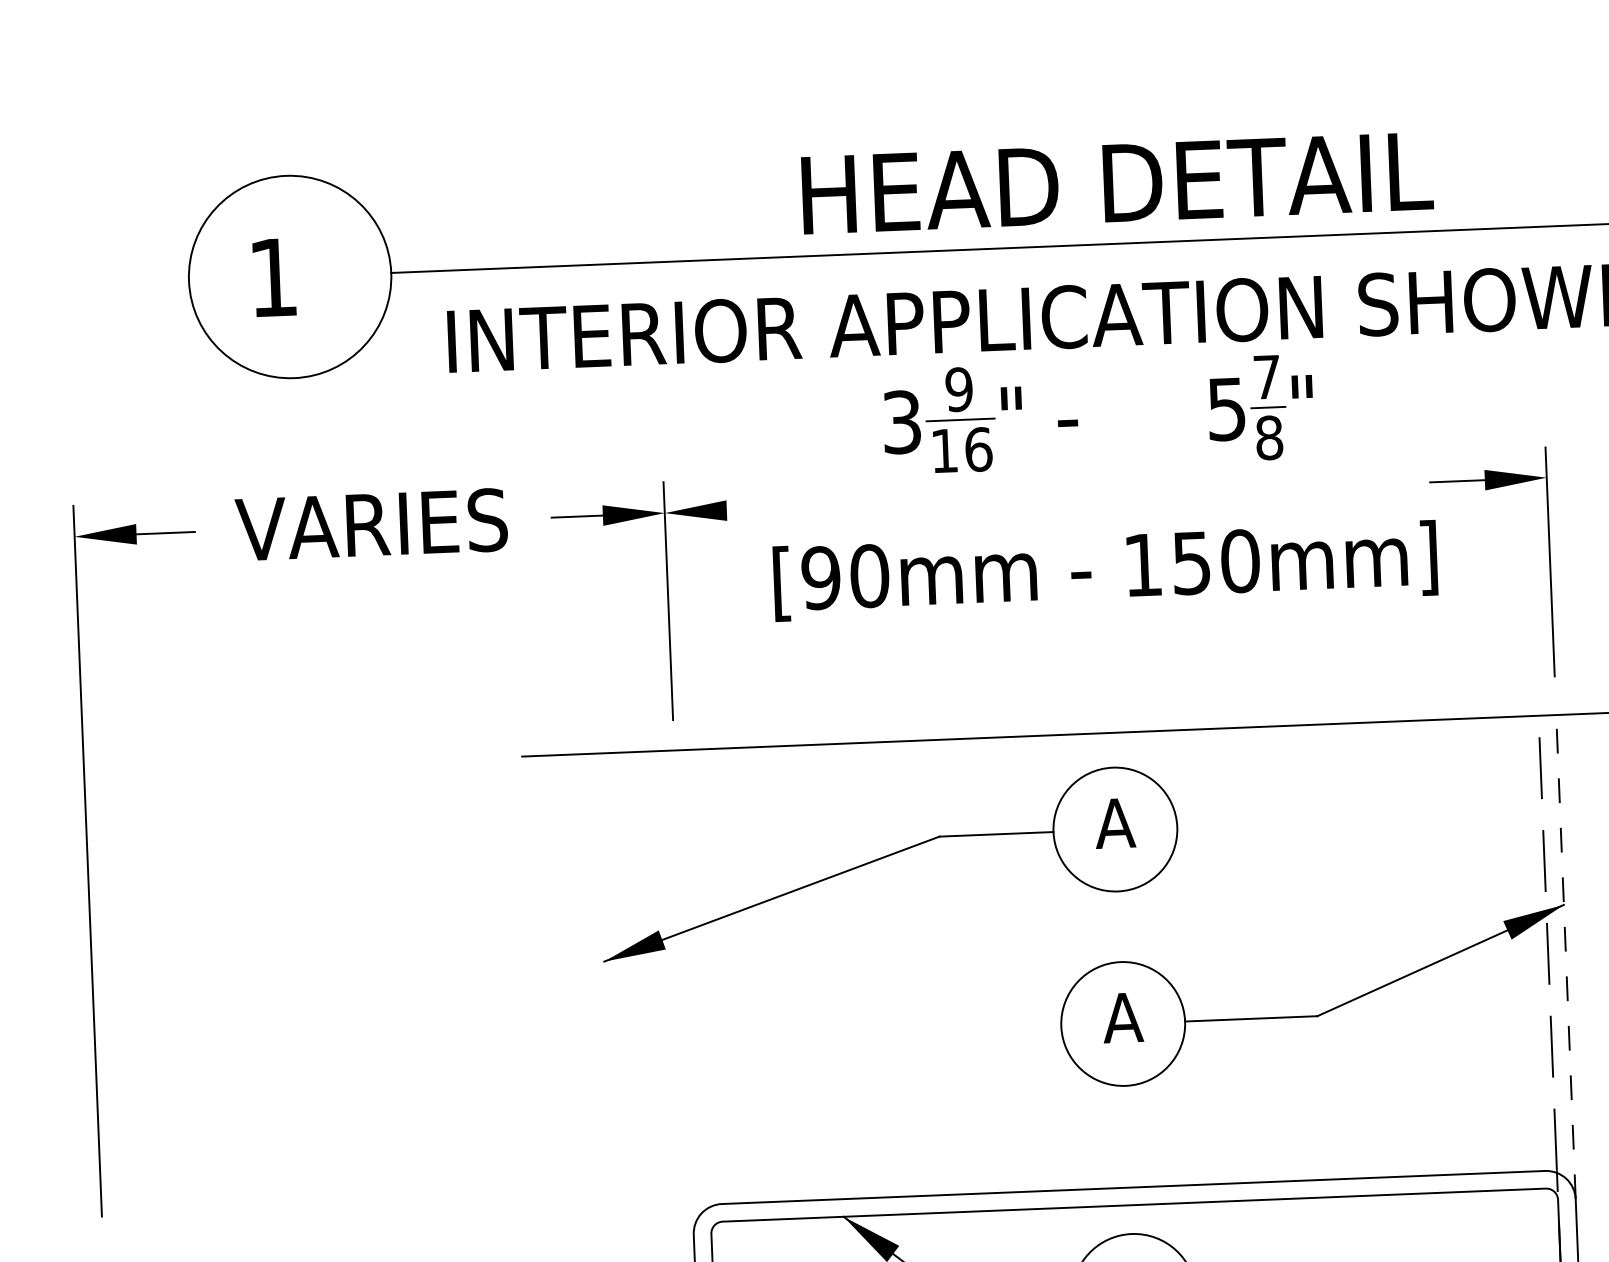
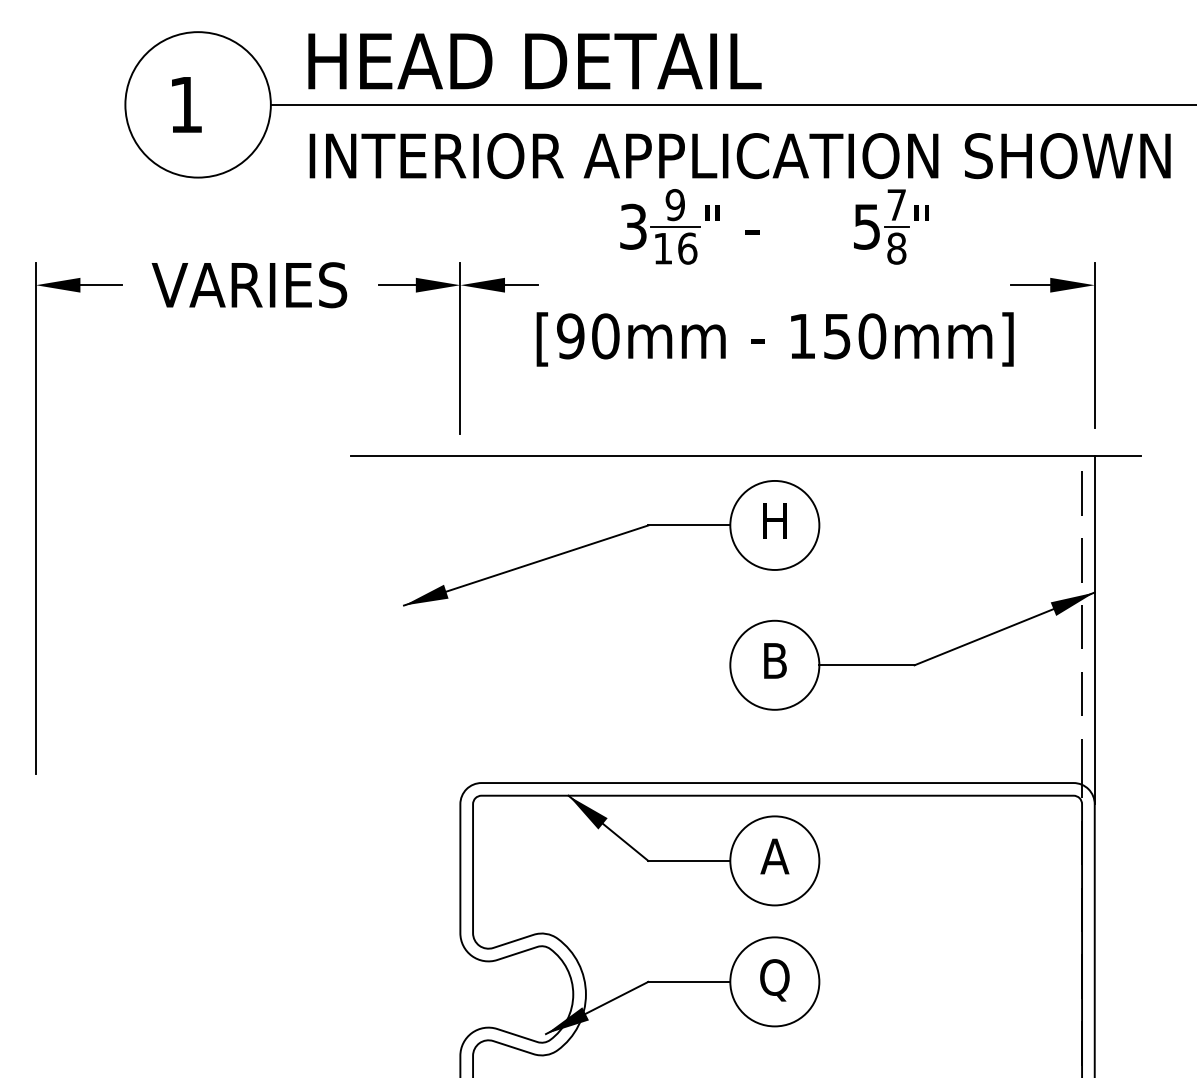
text: (1116, 183) -> (534, 61), moved
line: (749, 510) -> (521, 285), added
text: (1114, 822) -> (774, 520), A -> H
line: (1565, 956) -> (1094, 629), dashed -> solid
text: (1122, 1017) -> (774, 660), A -> B

